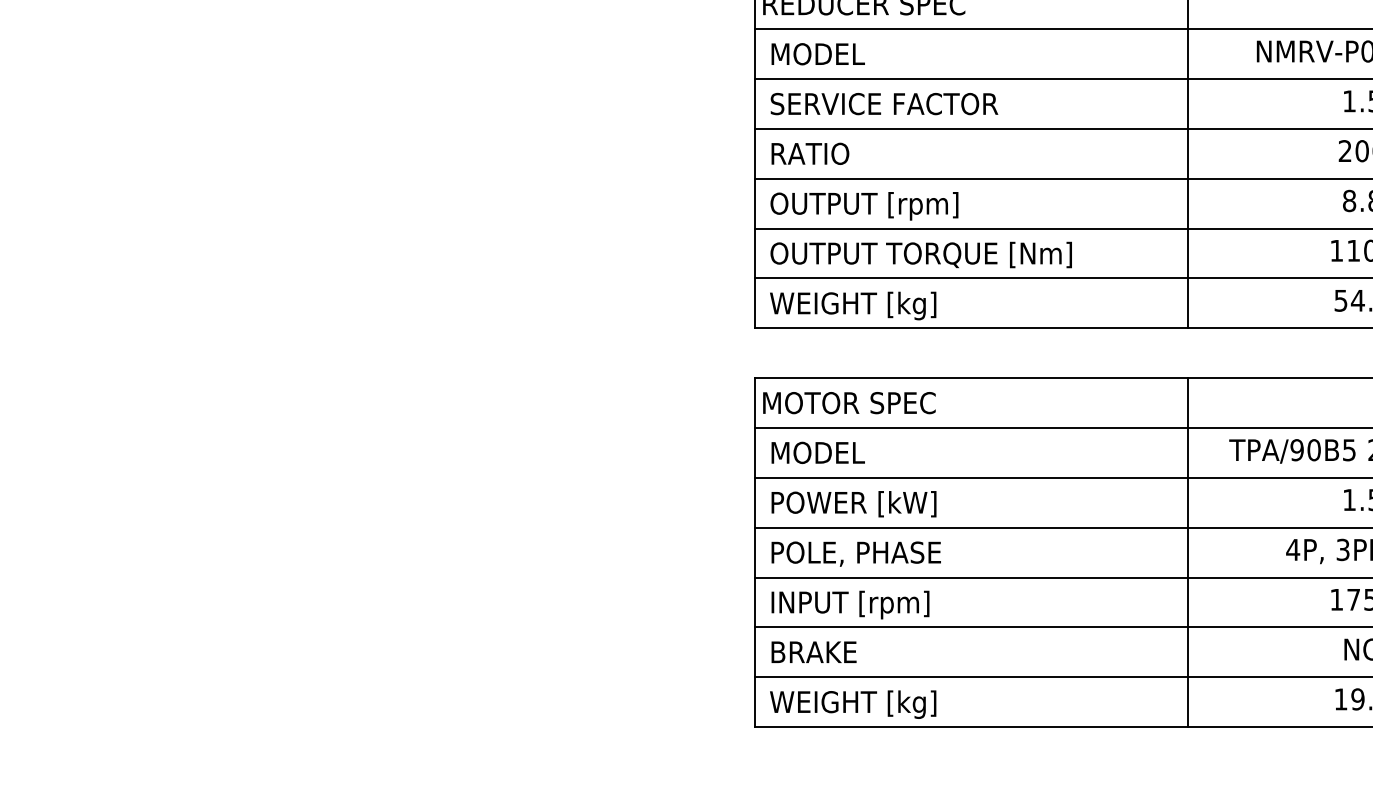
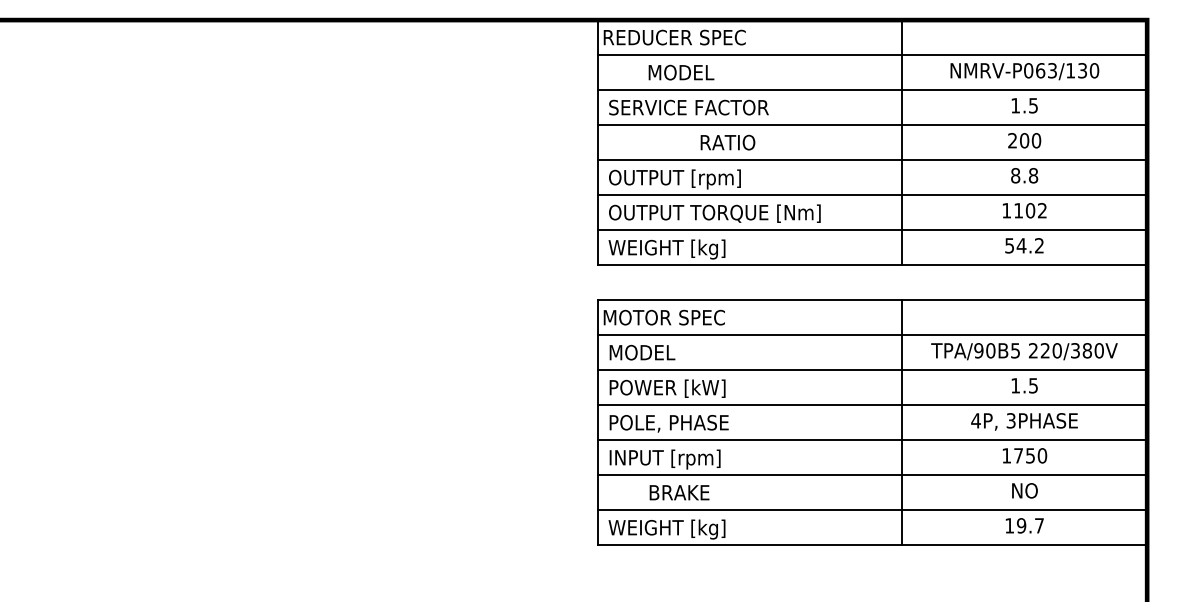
text: (818, 53) -> (681, 72), moved
text: (809, 153) -> (727, 142), moved
text: (813, 651) -> (679, 492), moved

